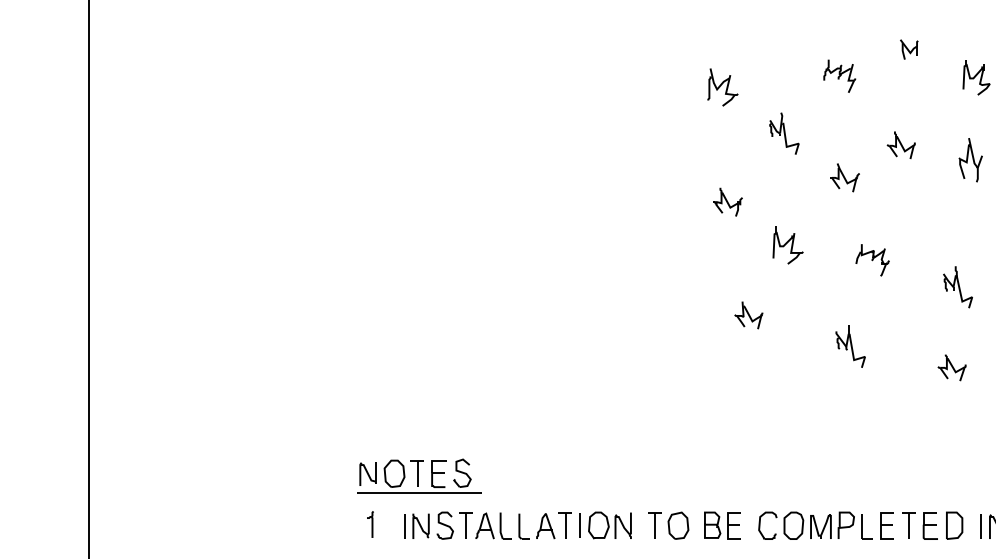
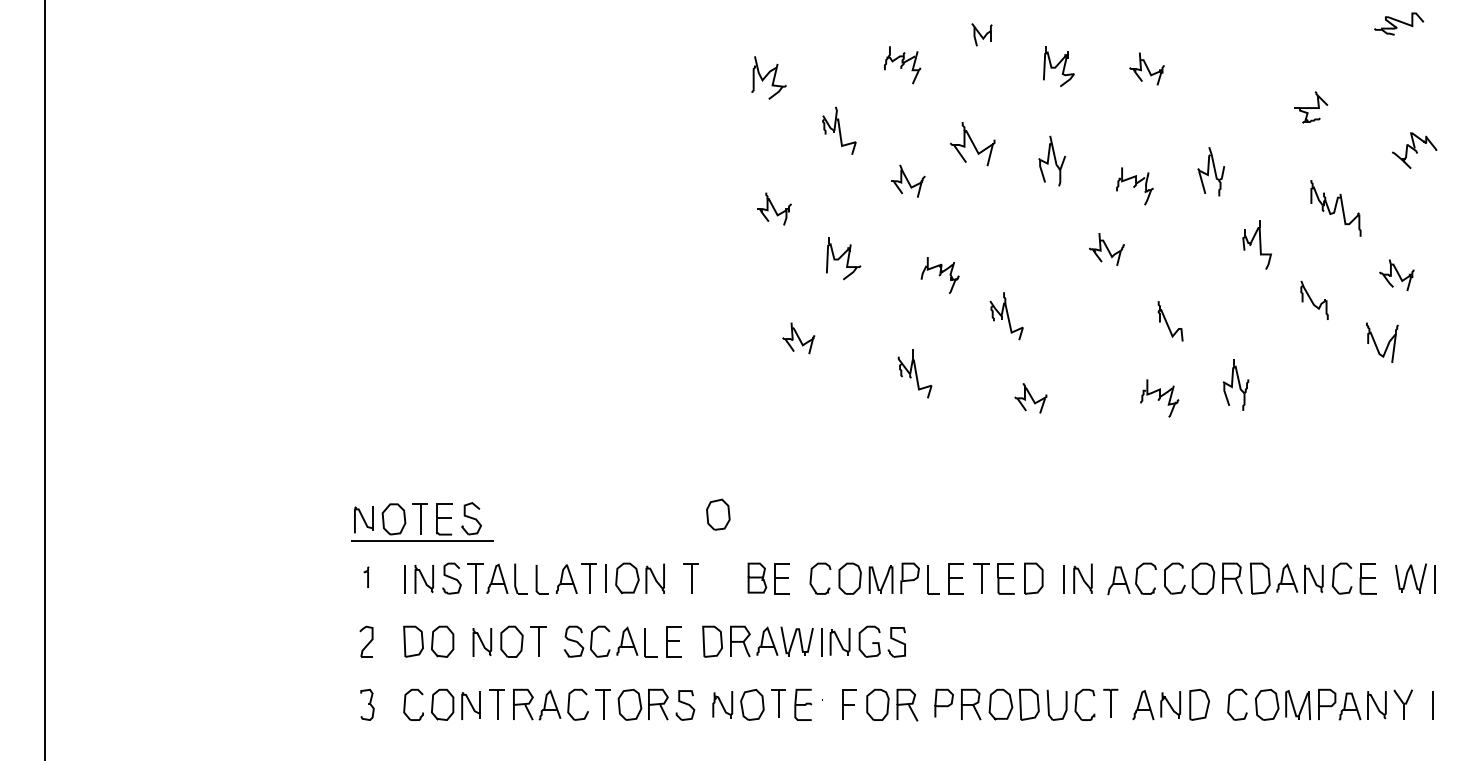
part: (900, 144) -> (972, 143), size x1.4
part: (957, 287) -> (1006, 316), moved
part: (370, 524) -> (366, 577), size x0.7
part: (678, 525) -> (718, 514), moved

